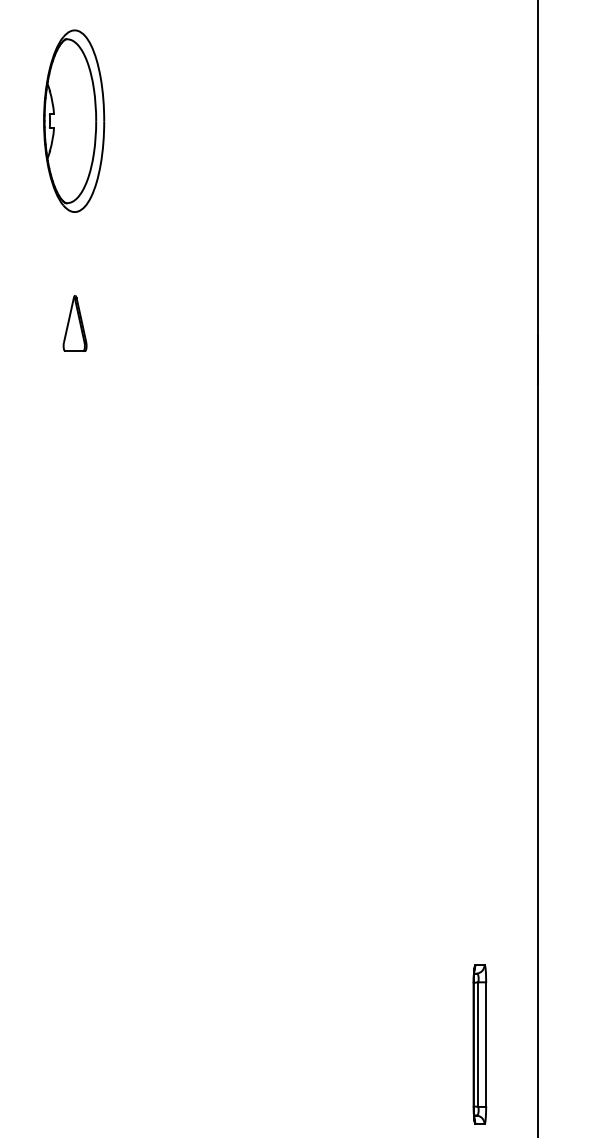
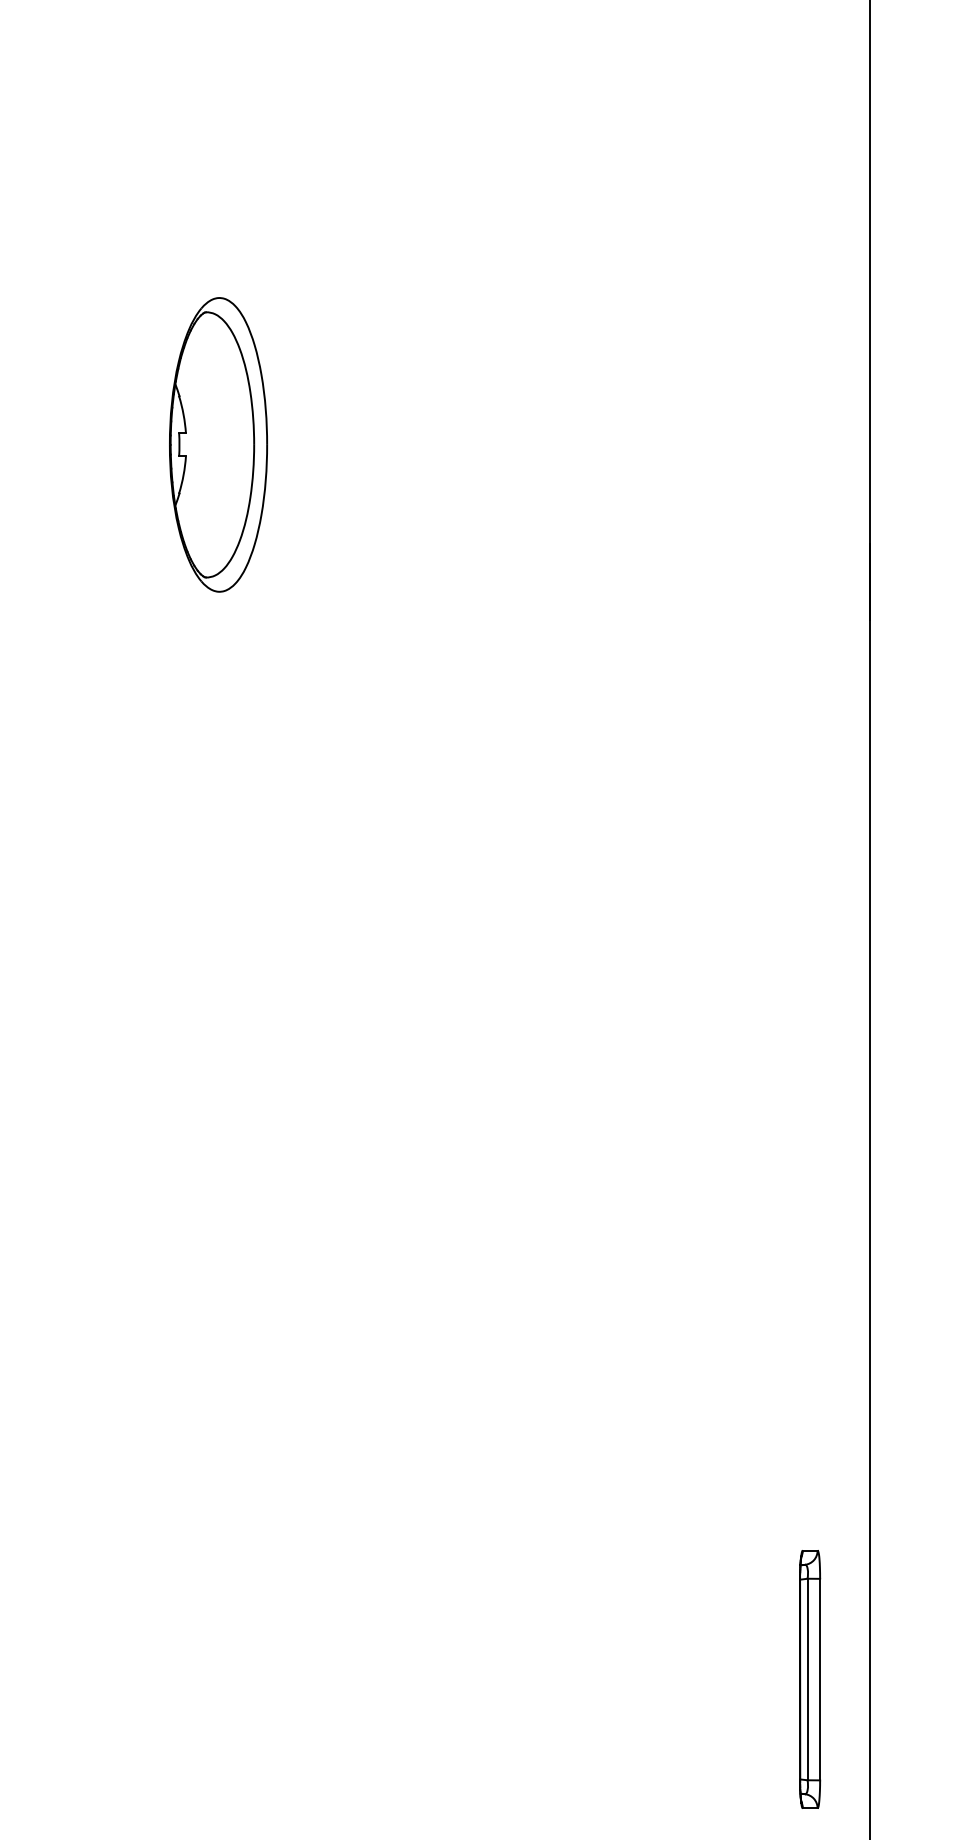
part: (74, 120) -> (219, 443), moved
part: (74, 323) -> (120, 522), removed
part: (479, 1044) -> (809, 1679), moved

